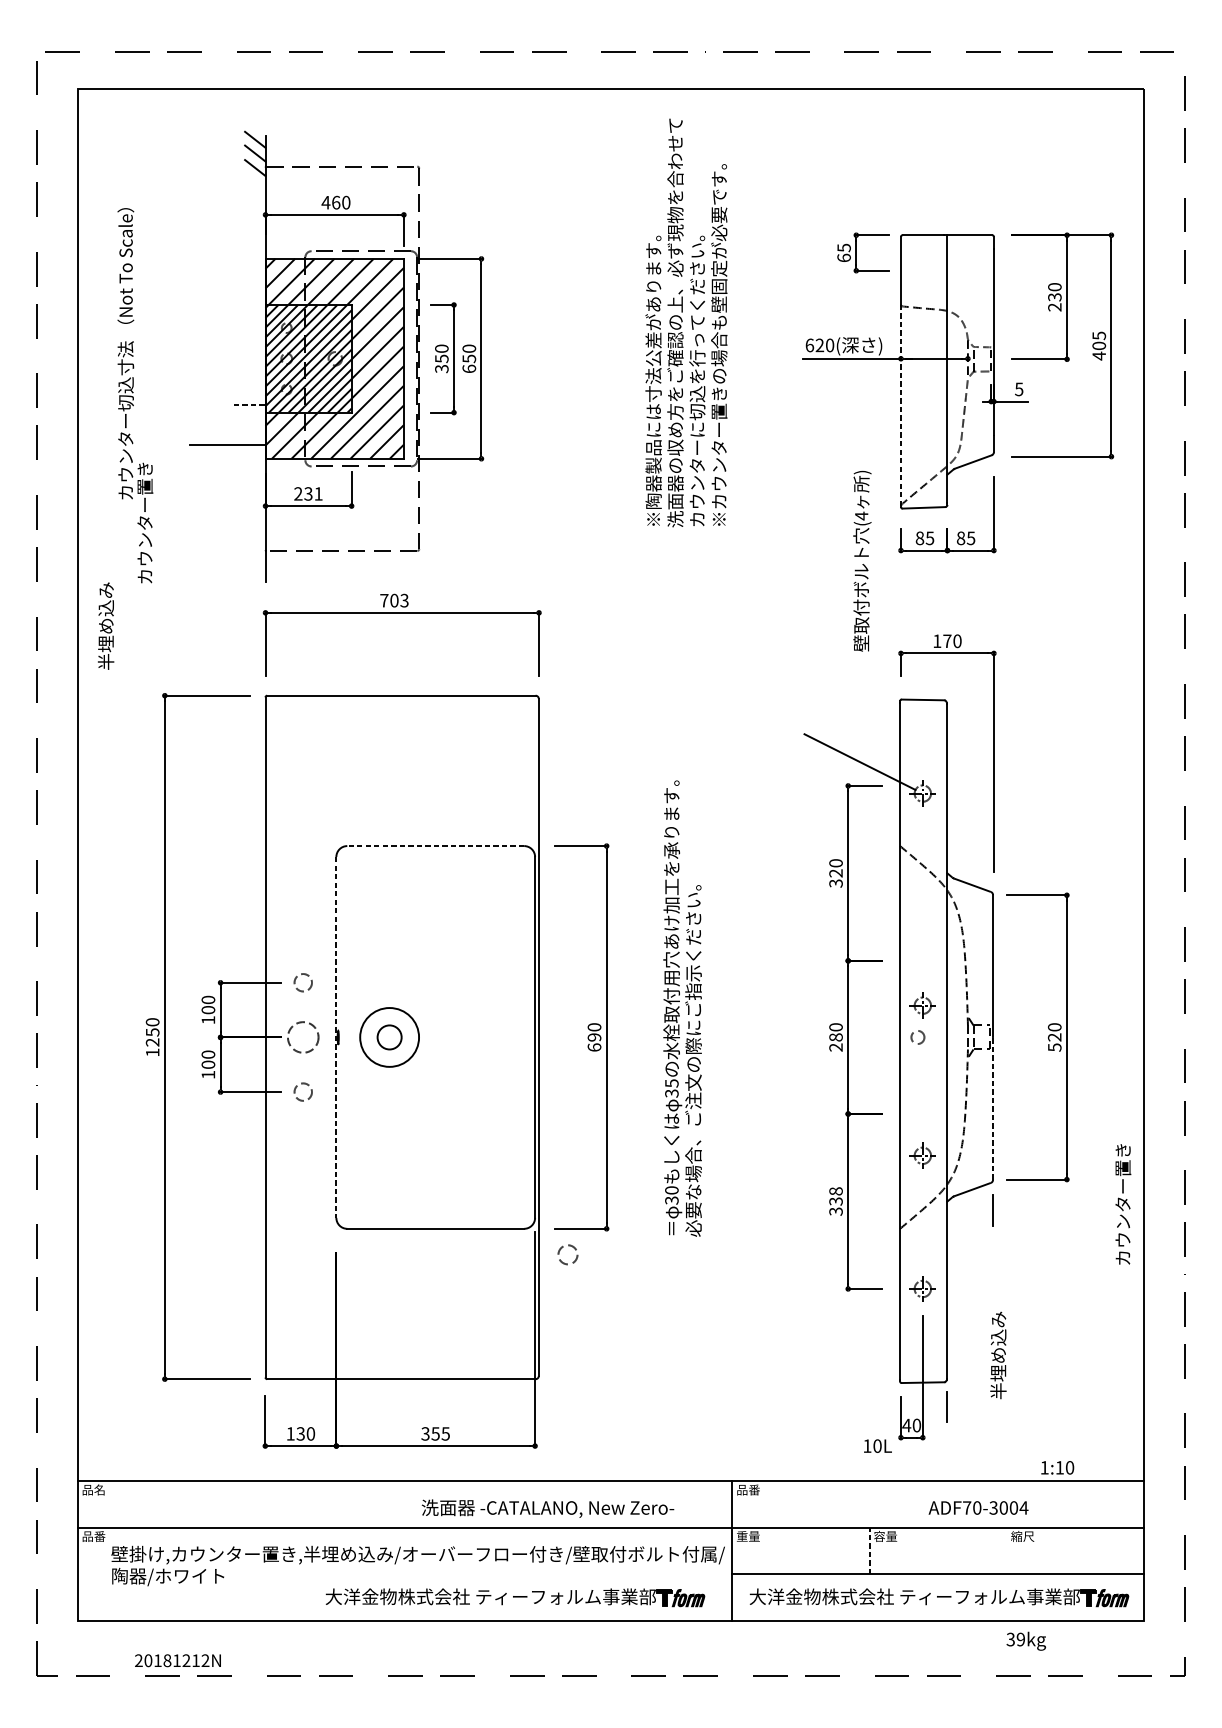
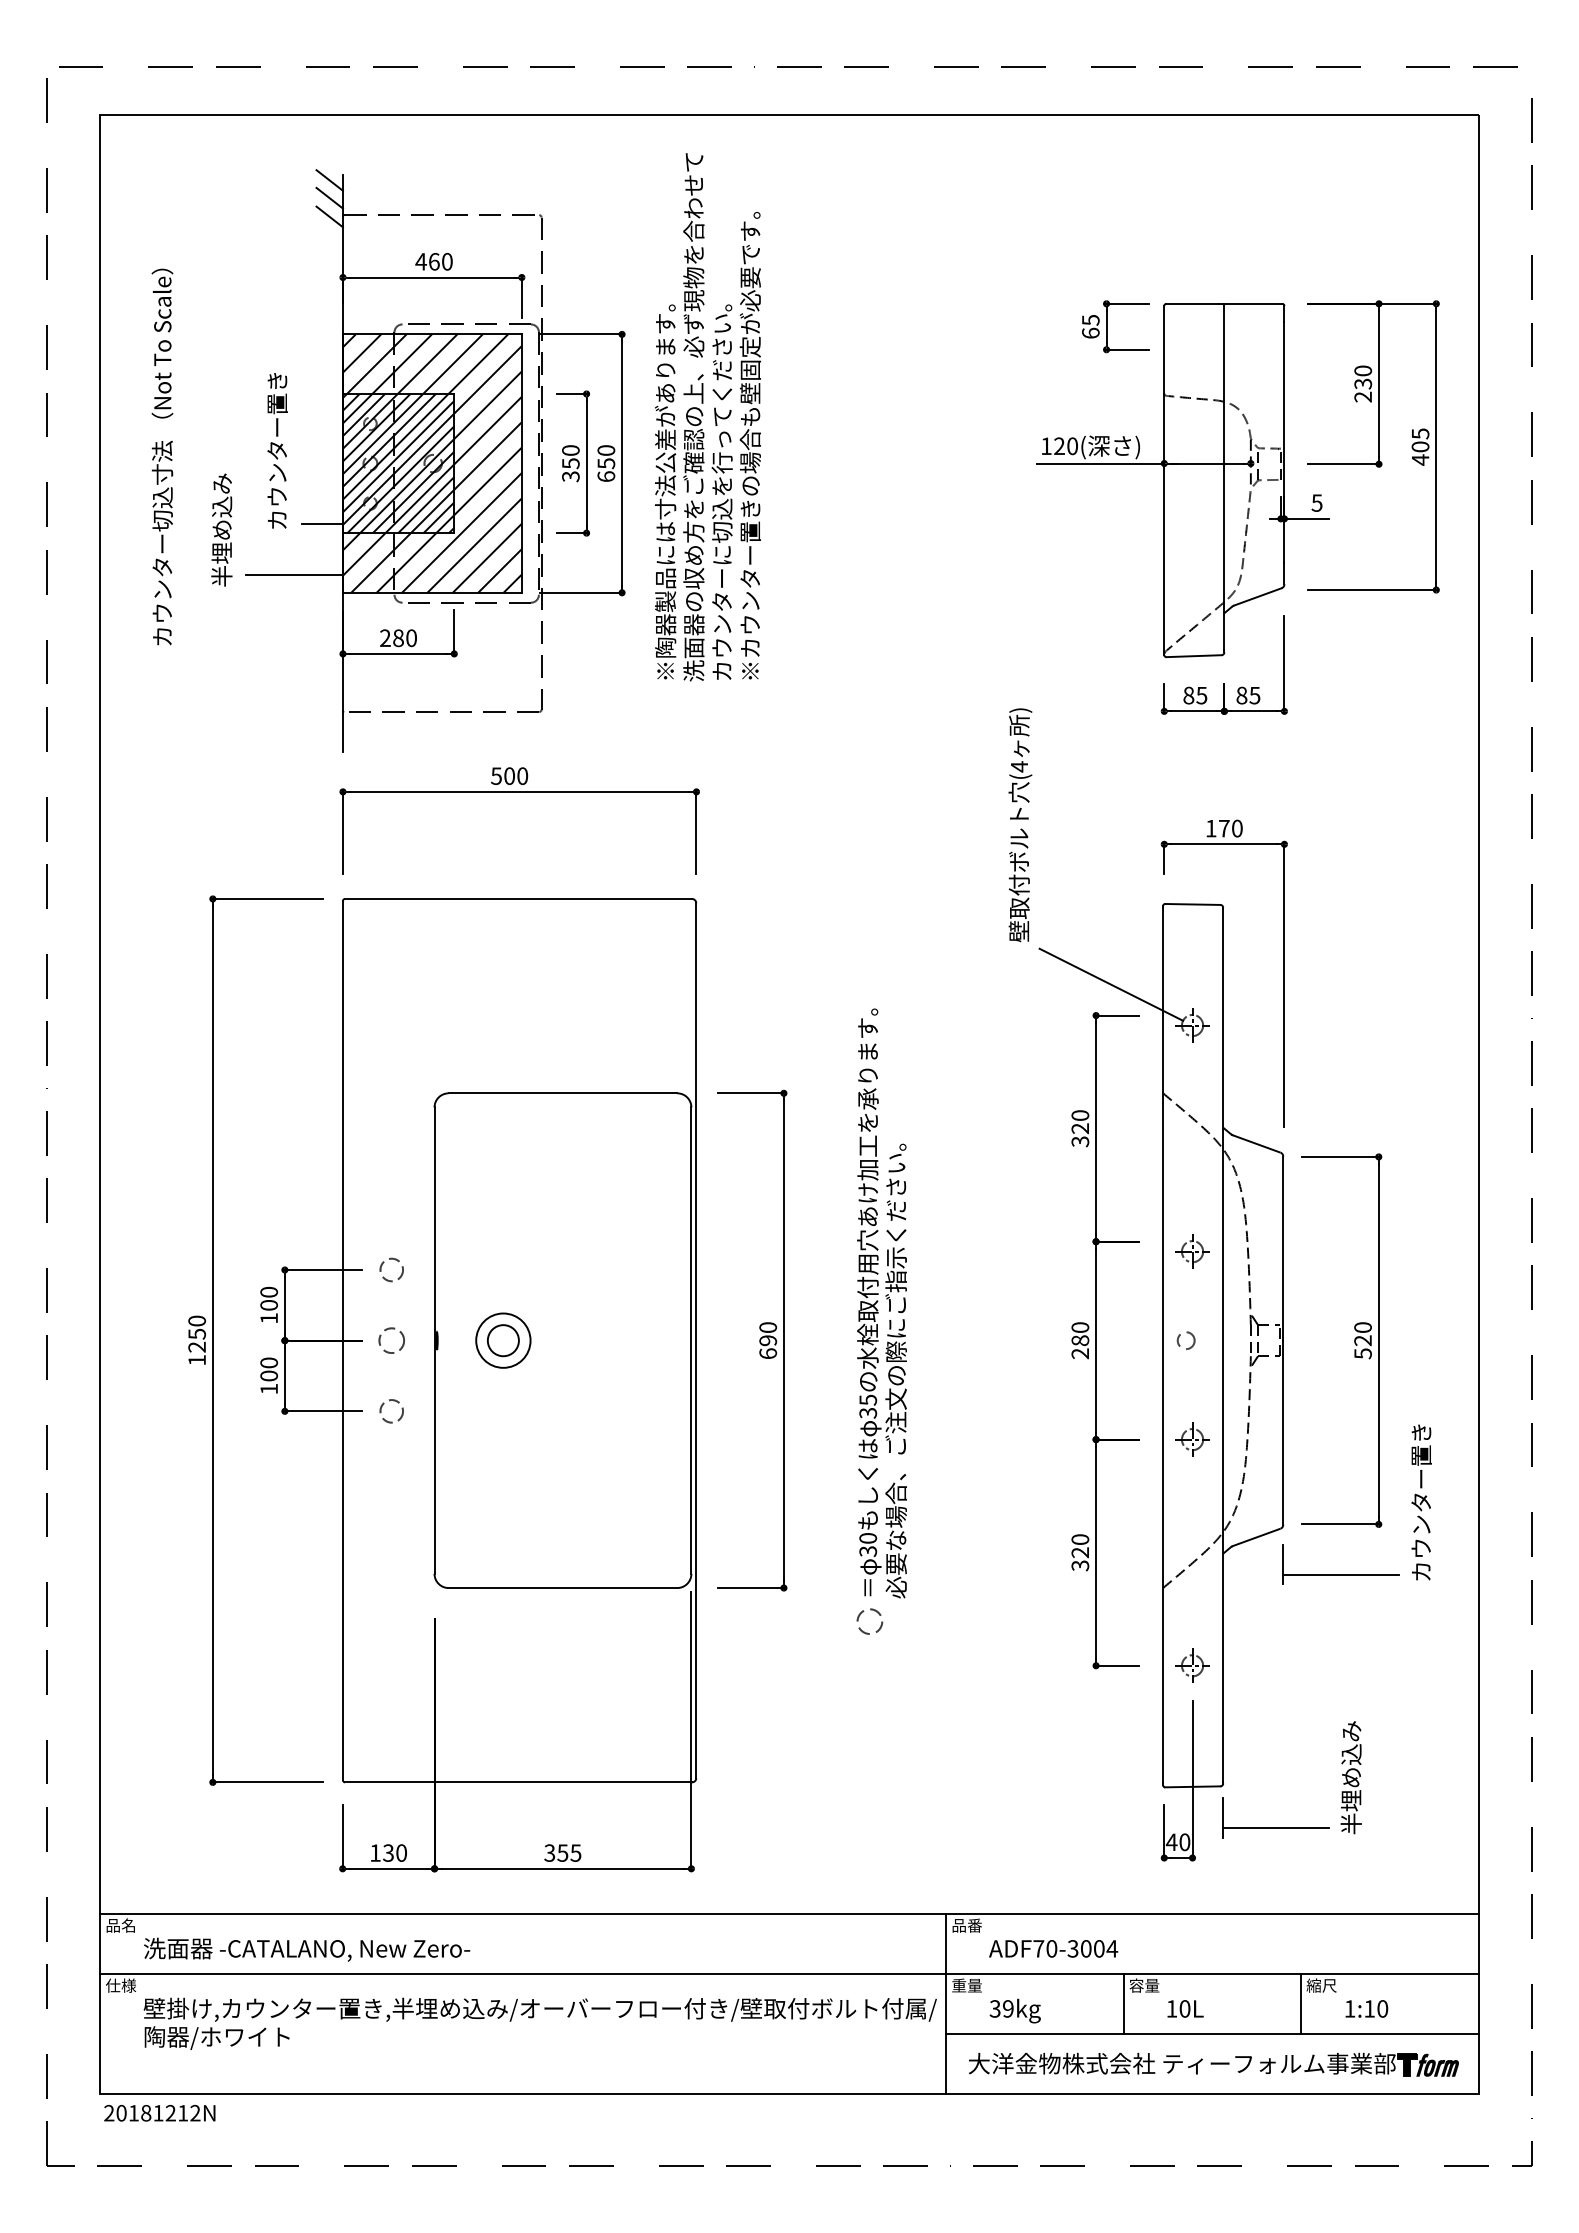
text: (686, 323) -> (707, 417), moved
text: (809, 345) -> (1046, 446), 620( -> 120(
line: (248, 405) -> (321, 523), dashed -> solid
line: (901, 405) -> (1164, 523), dashed -> solid
text: (313, 494) -> (404, 638), 231 -> 280
text: (145, 522) -> (277, 450), moved
text: (862, 561) -> (1020, 825), moved
text: (394, 600) -> (509, 776), 703 -> 500
text: (105, 625) -> (221, 529), moved
line: (435, 846) -> (562, 1093), dashed -> solid
part: (922, 1005) -> (1192, 1251), moved
circle: (303, 1037) -> (391, 1340), size x0.62
circle: (389, 1037) -> (503, 1340), size x0.71
line: (336, 1038) -> (434, 1341), dashed -> solid
line: (993, 1108) -> (1283, 1432), dashed -> solid
part: (922, 1155) -> (1192, 1439), moved
text: (836, 1196) -> (1080, 1546), 338 -> 320
text: (1123, 1204) -> (1421, 1502), moved
line: (1038, 1218) -> (1341, 1574), added
circle: (567, 1254) -> (869, 1621), moved
text: (997, 1355) -> (1350, 1777), moved
line: (987, 1414) -> (1275, 1828), added
text: (877, 1445) -> (1185, 2008), moved
text: (1057, 1467) -> (1366, 2008), moved
text: (978, 1507) -> (1053, 1948), moved
text: (548, 1508) -> (307, 1949), moved
text: (94, 1536) -> (121, 1985), 品番 -> 仕様
line: (869, 1550) -> (1123, 2003), dashed -> solid
line: (1007, 1551) -> (1301, 2004), added
part: (515, 1597) -> (665, 2064), removed
text: (1025, 1640) -> (1014, 2010), moved
text: (177, 1660) -> (159, 2112), moved

